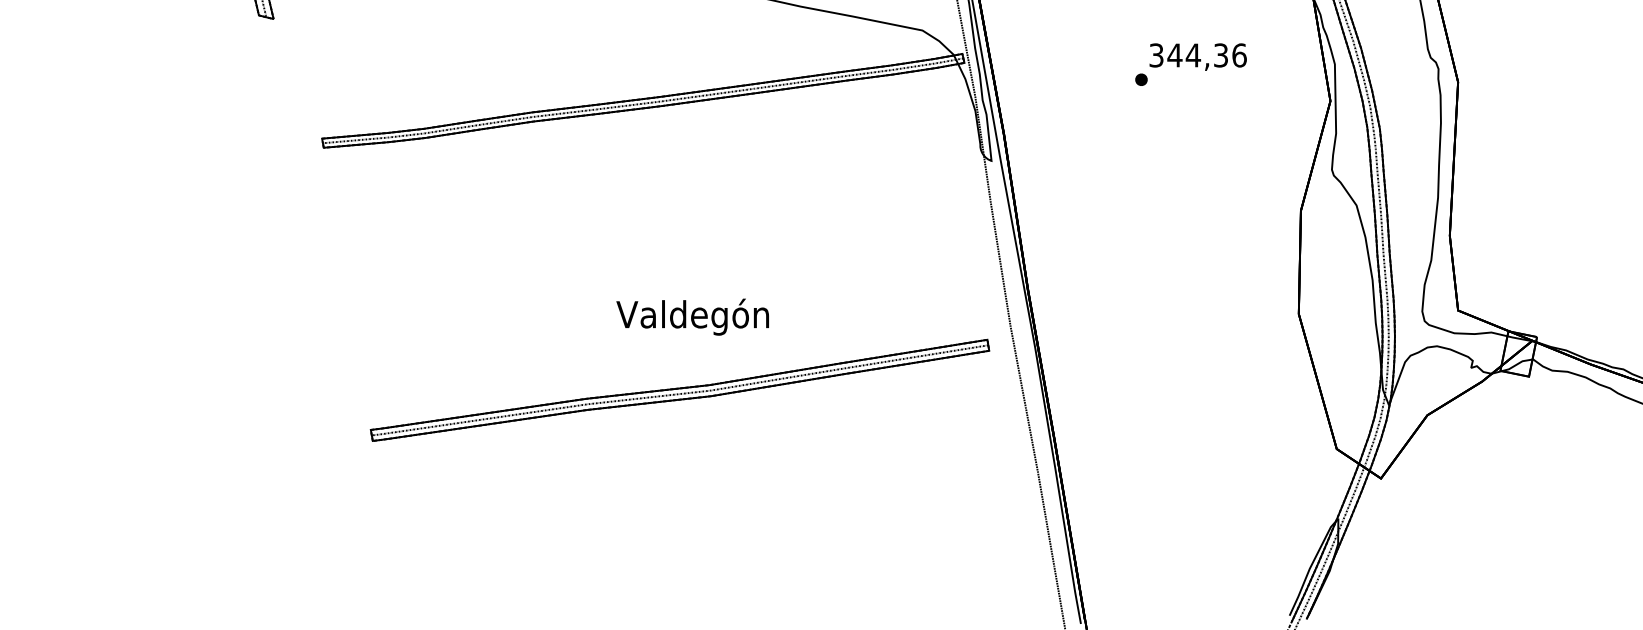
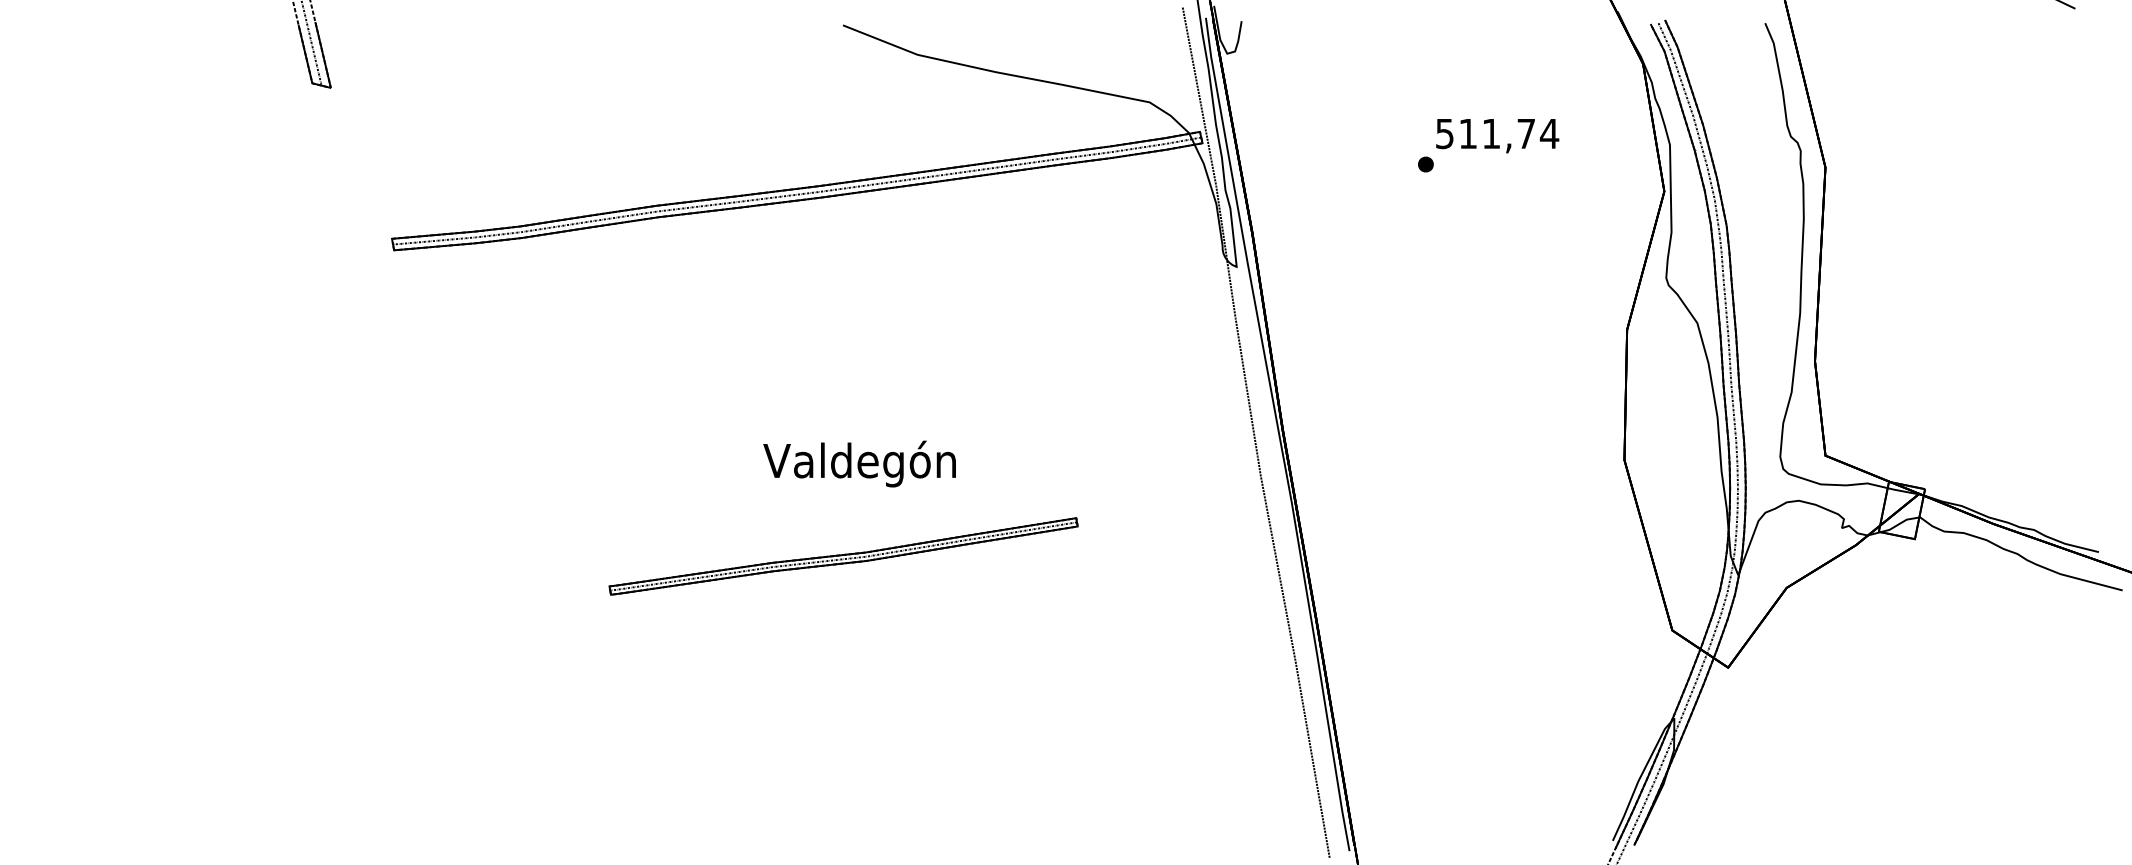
text: (1198, 55) -> (1498, 133), 344,36 -> 511,74
part: (679, 390) -> (843, 556), size x0.6

